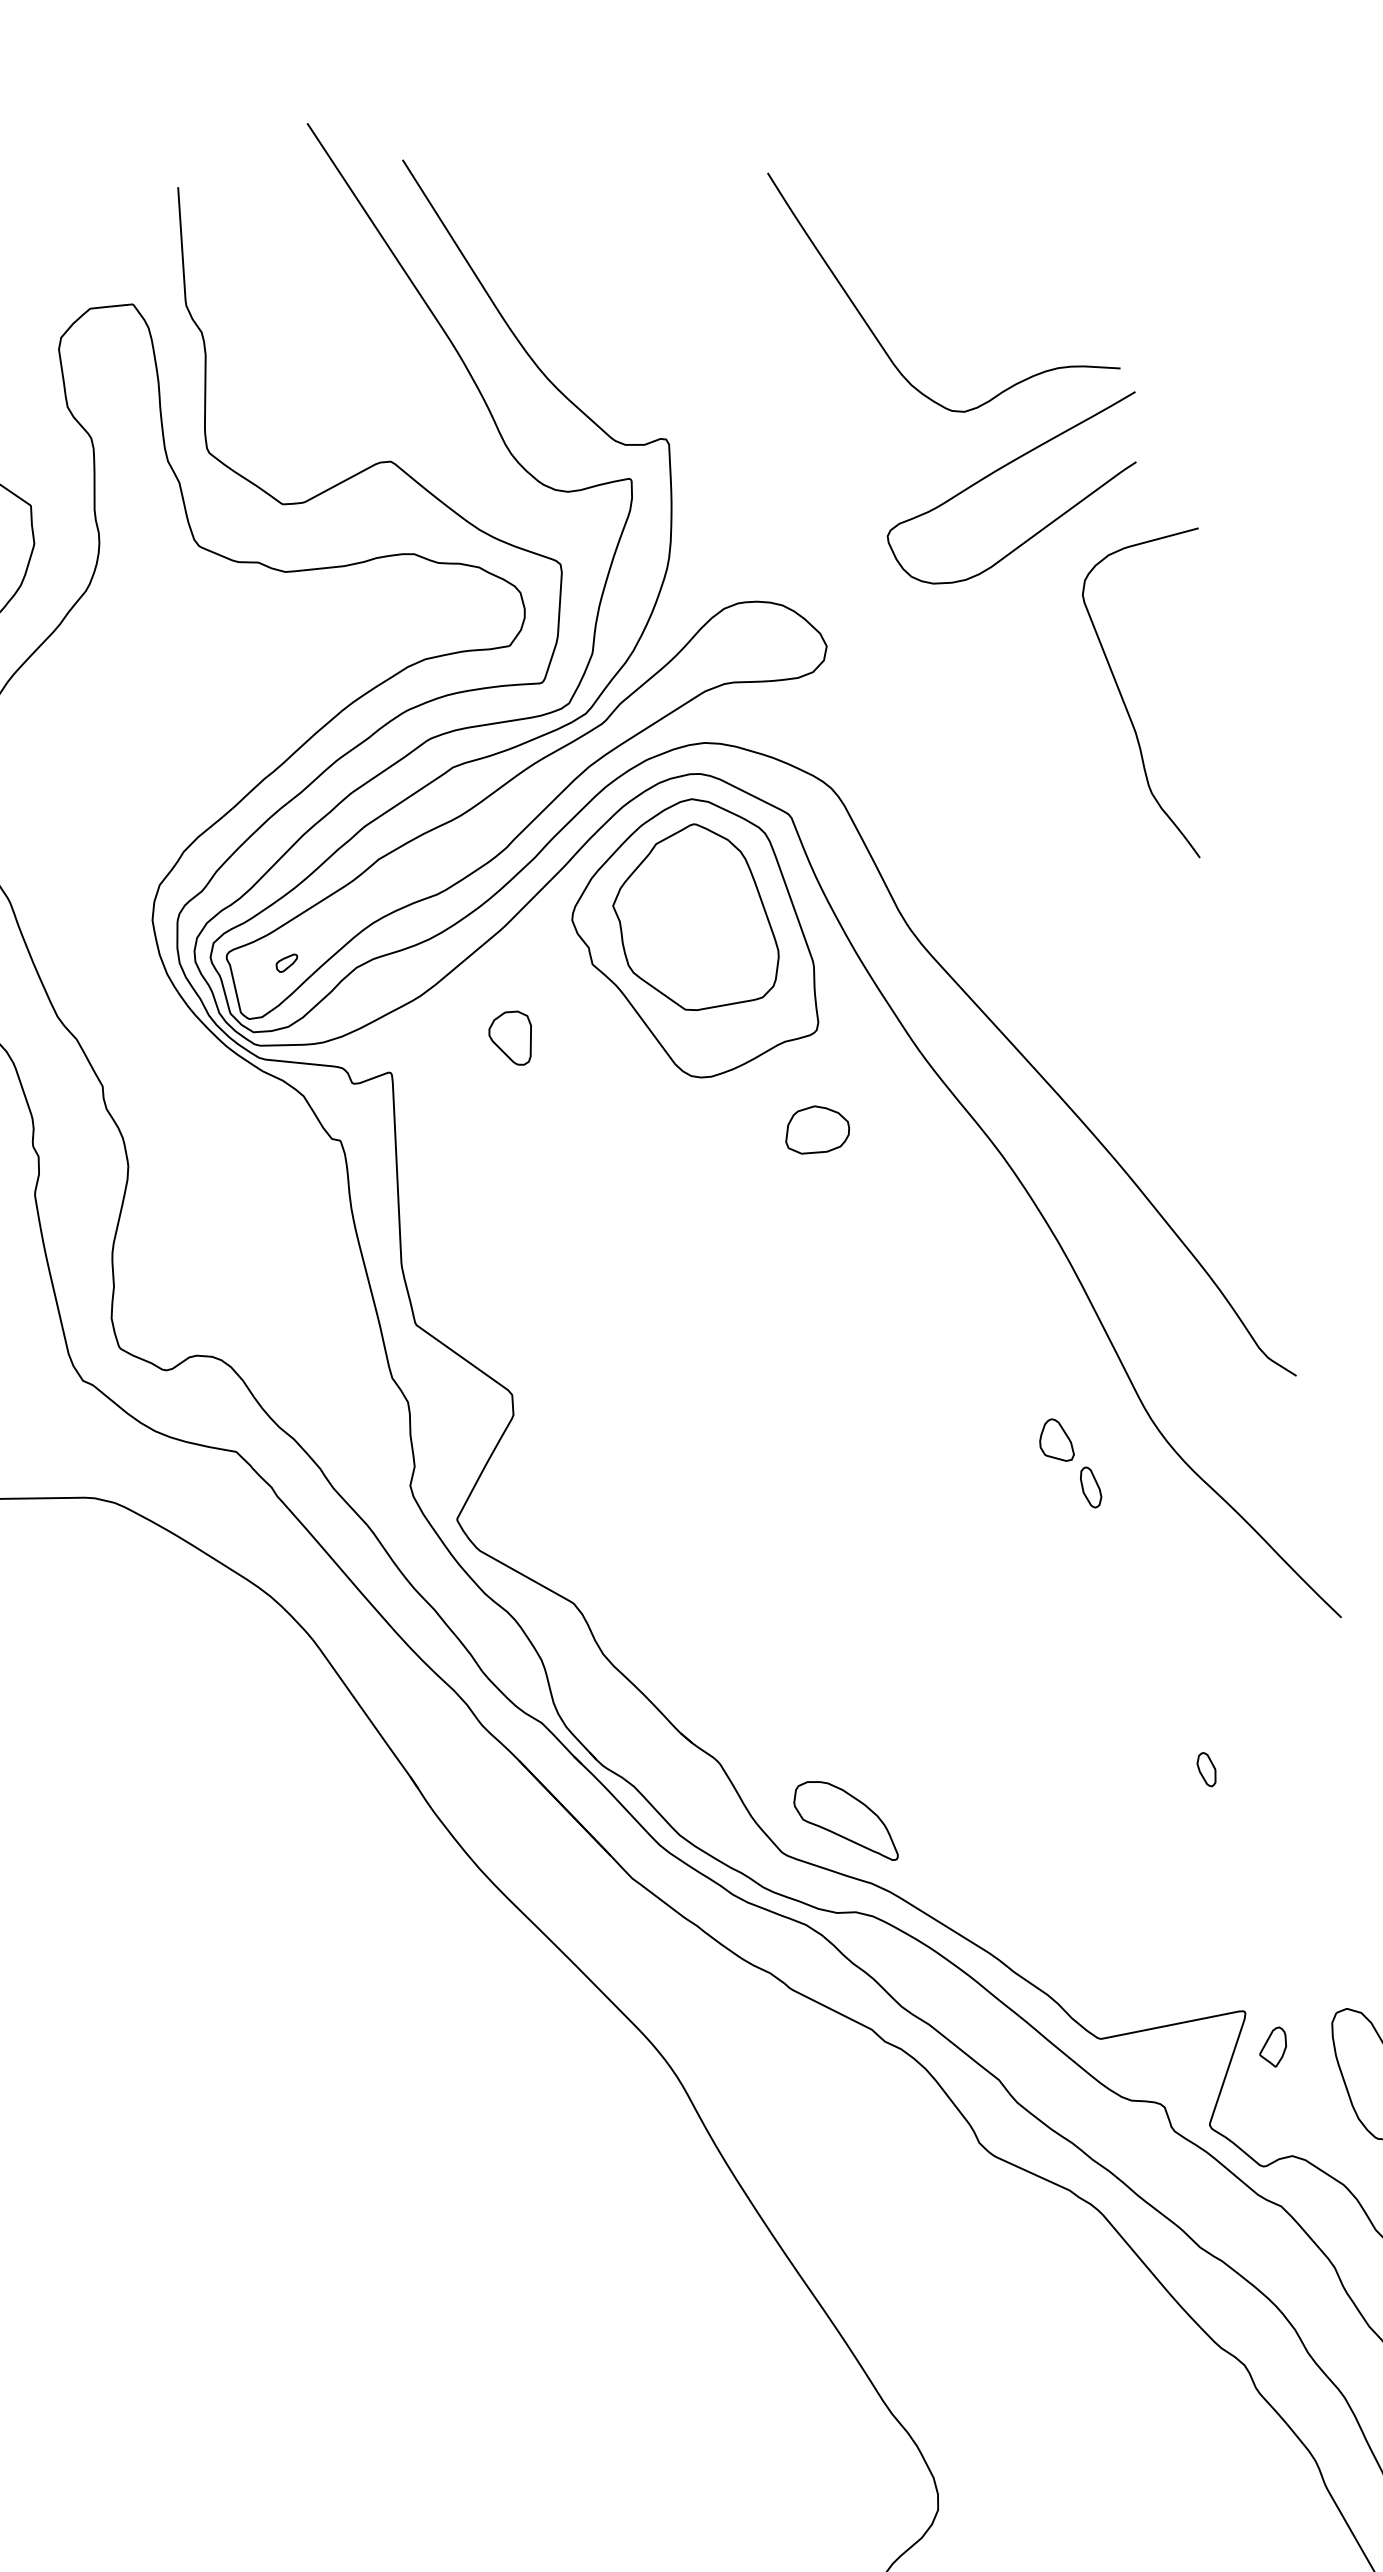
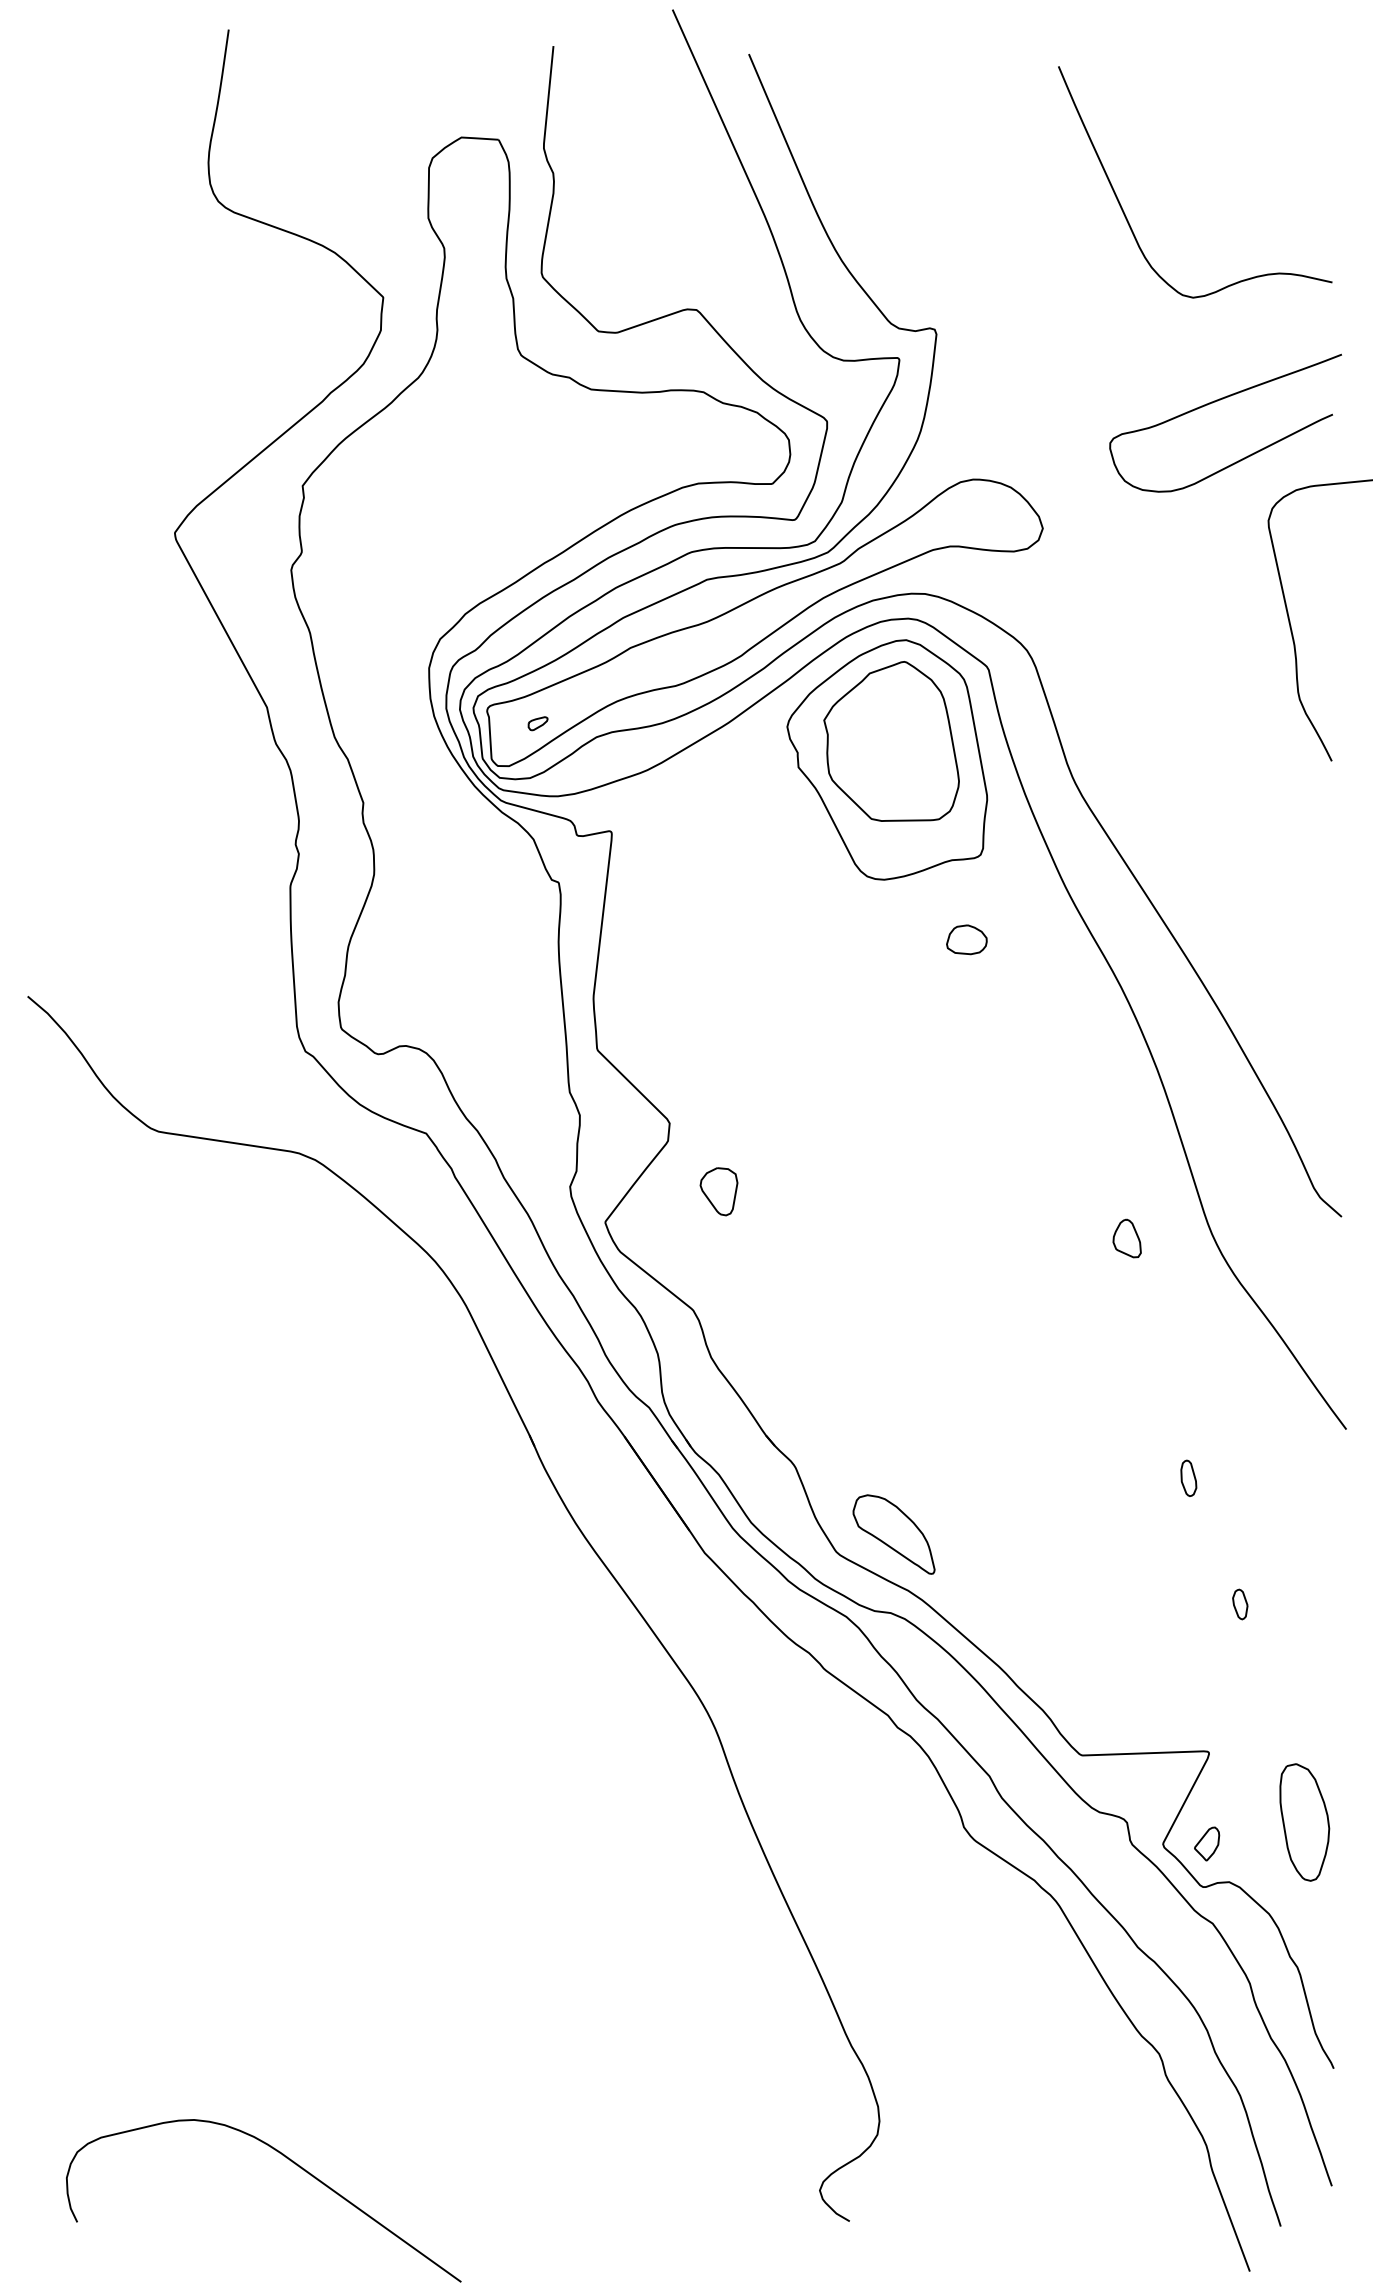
curve: (871, 328) -> (1125, 213), moved
part: (510, 1038) -> (718, 1191), moved
part: (816, 1129) -> (966, 939), size x0.71
part: (1090, 1486) -> (1188, 1477), moved
part: (1207, 1769) -> (1240, 1604), moved
part: (1273, 2047) -> (1207, 1843), moved

